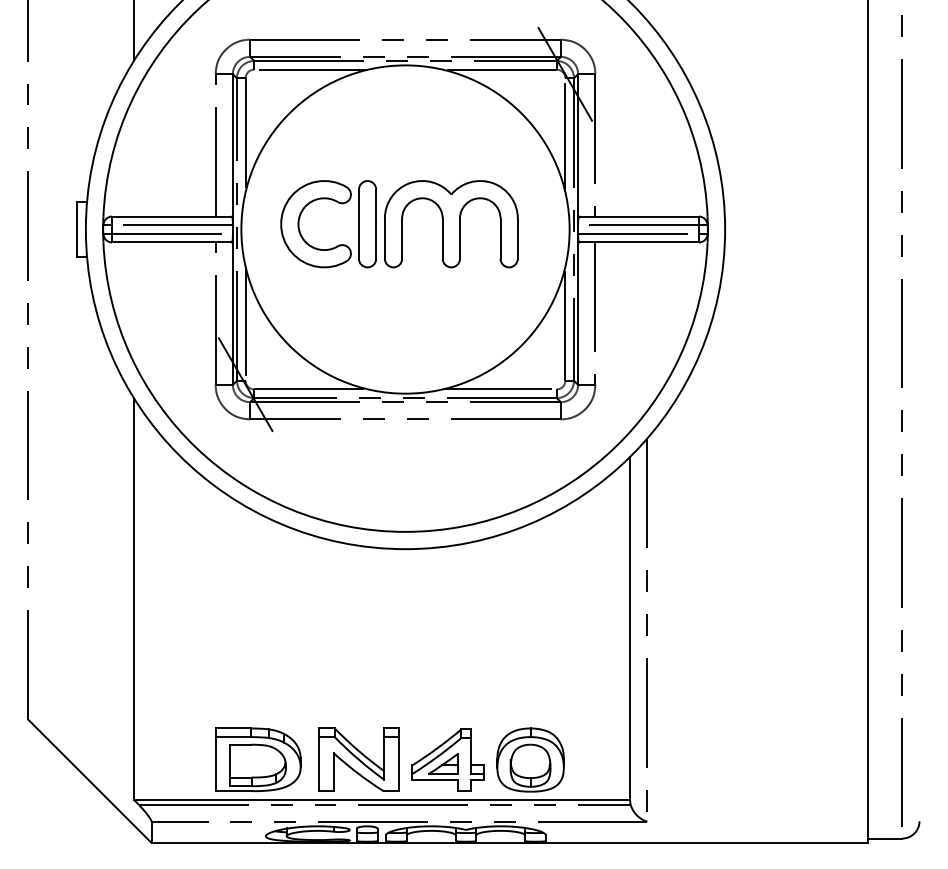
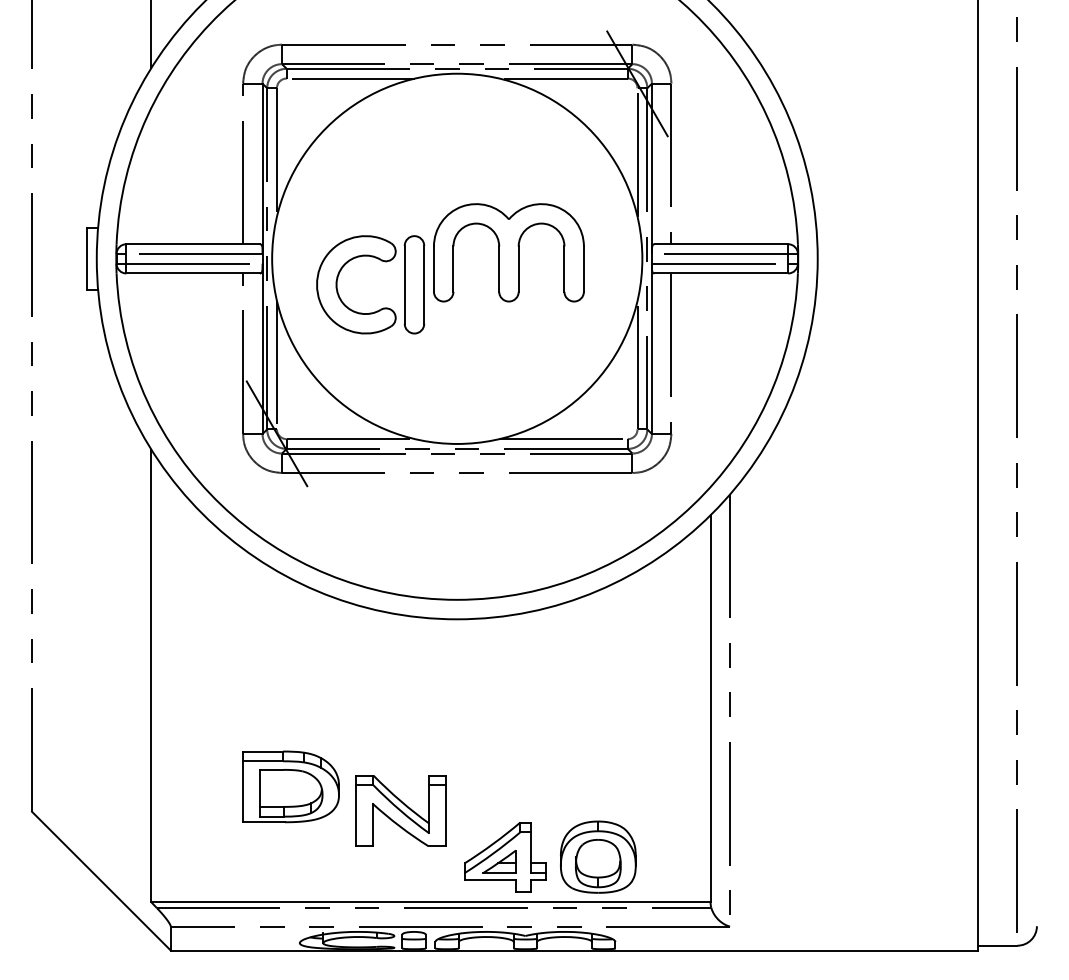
part: (338, 203) -> (381, 261), moved
part: (257, 759) -> (290, 786), moved
part: (358, 759) -> (400, 810), moved

